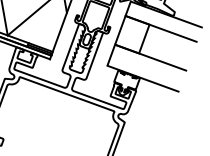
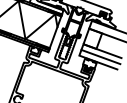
line: (146, 67) -> (100, 56), added

